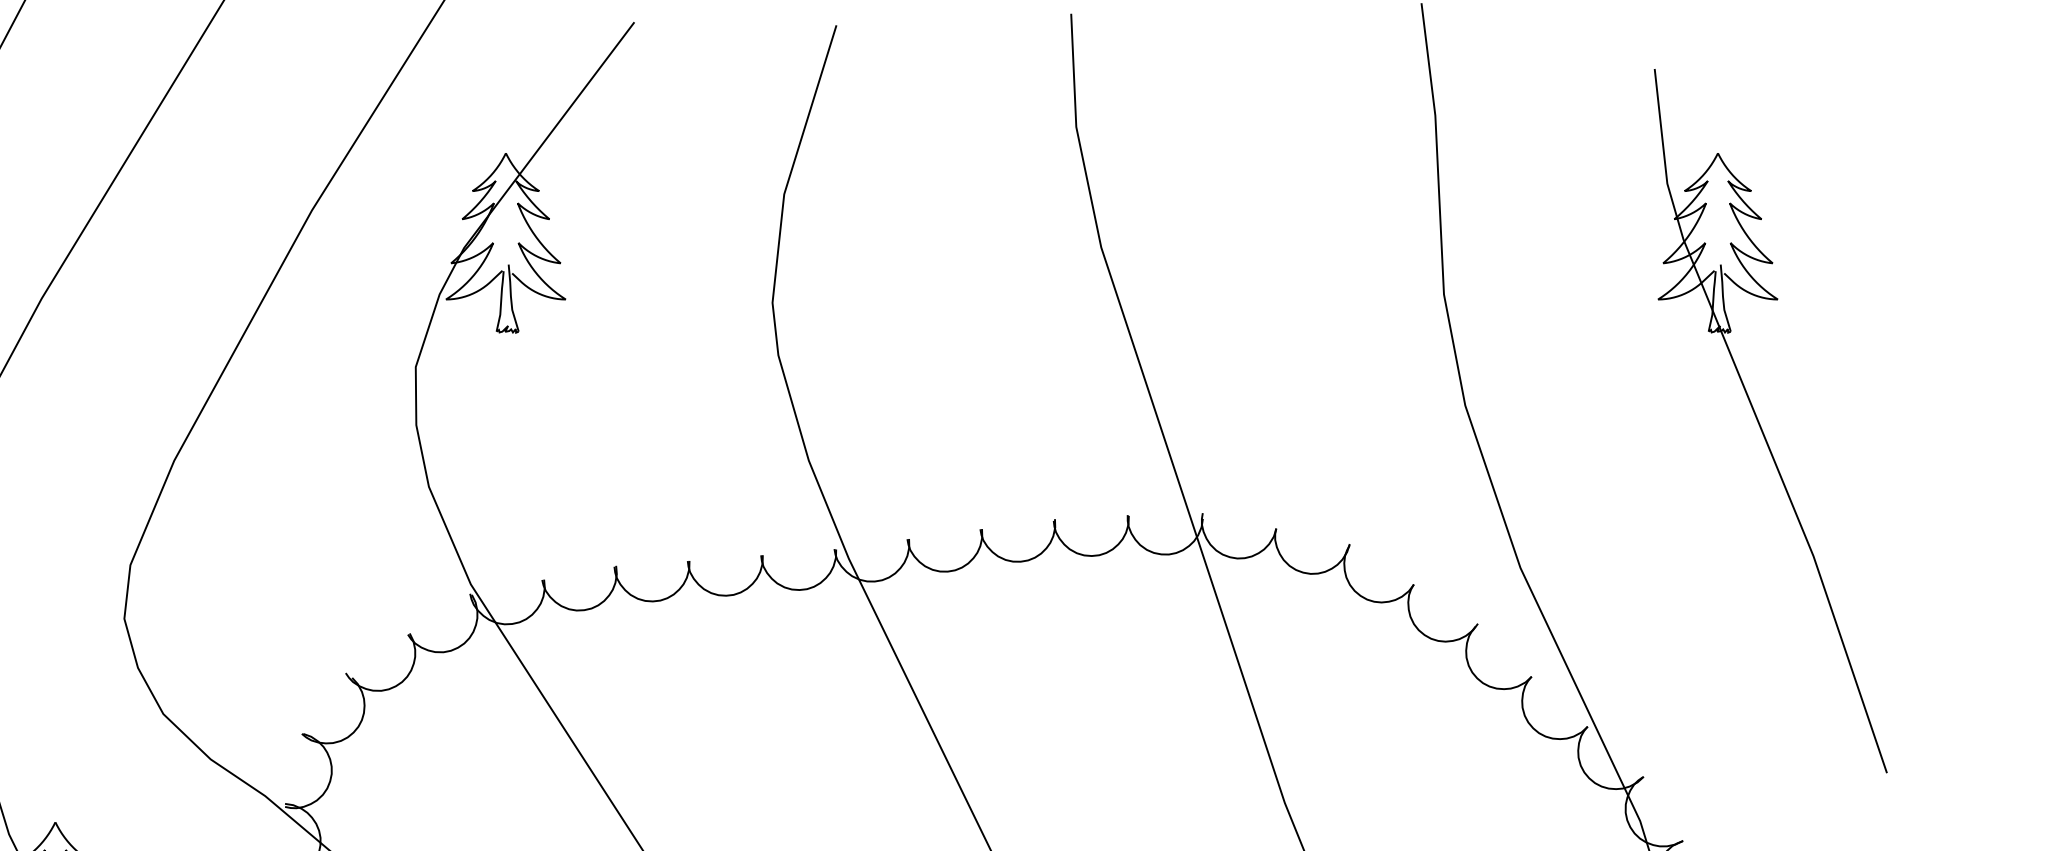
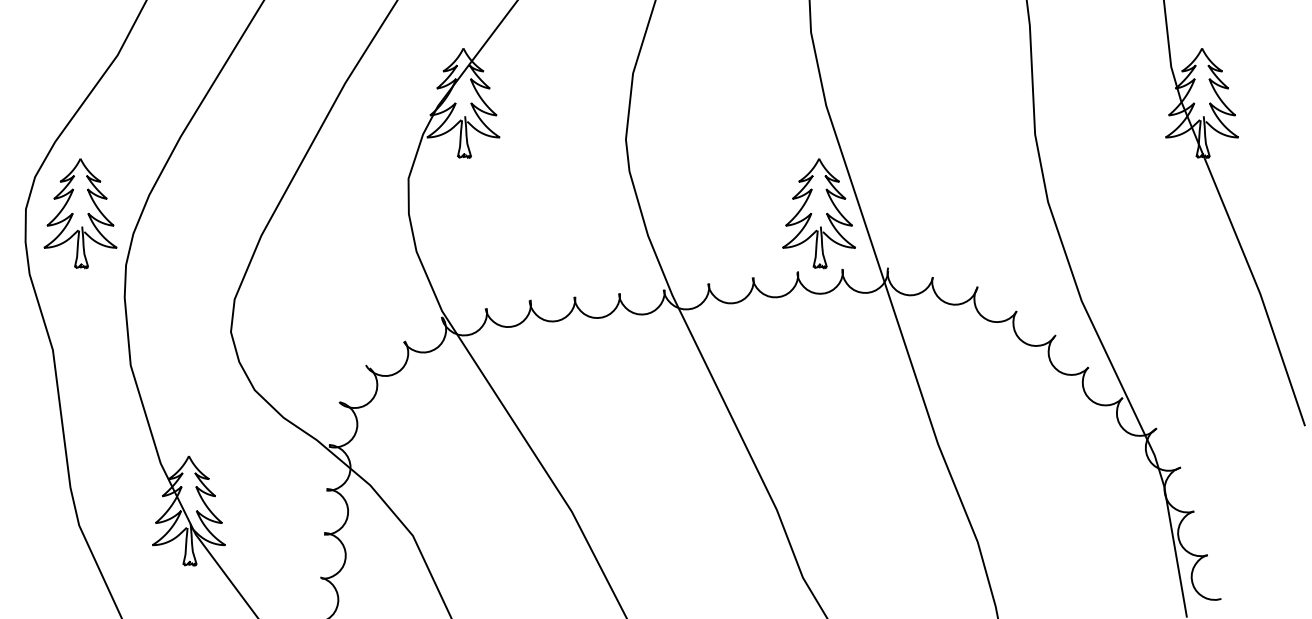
part: (1088, 424) -> (818, 213), added

